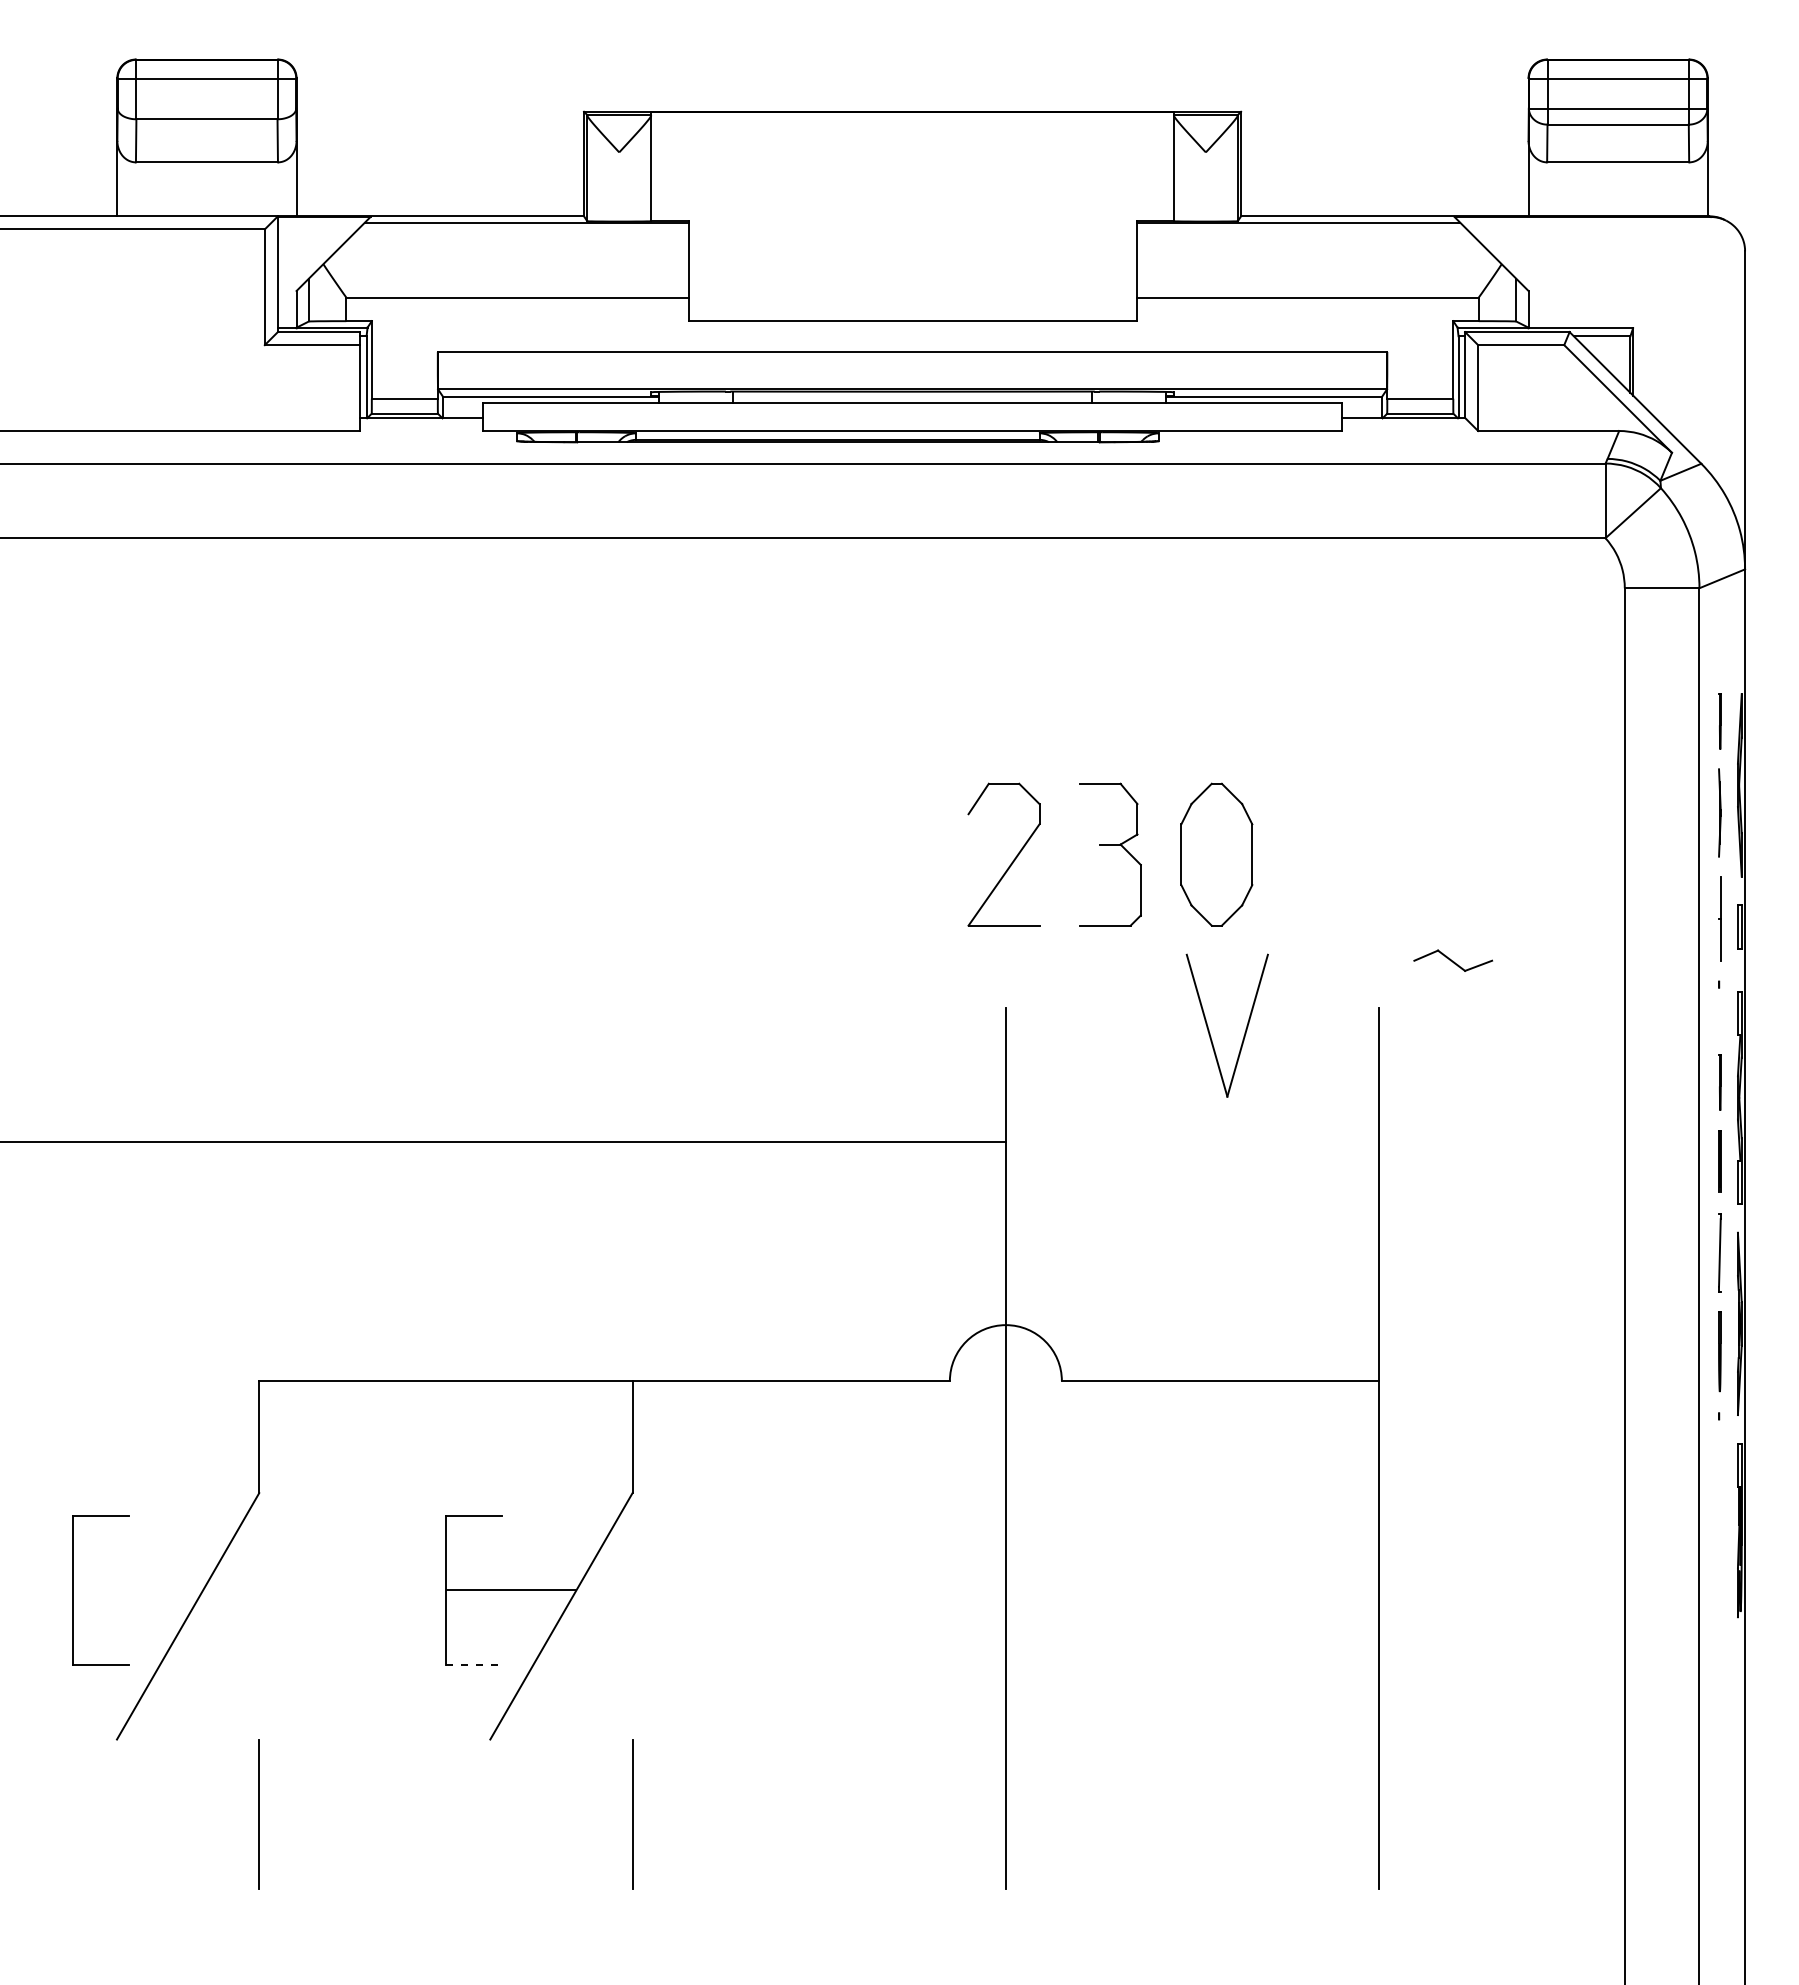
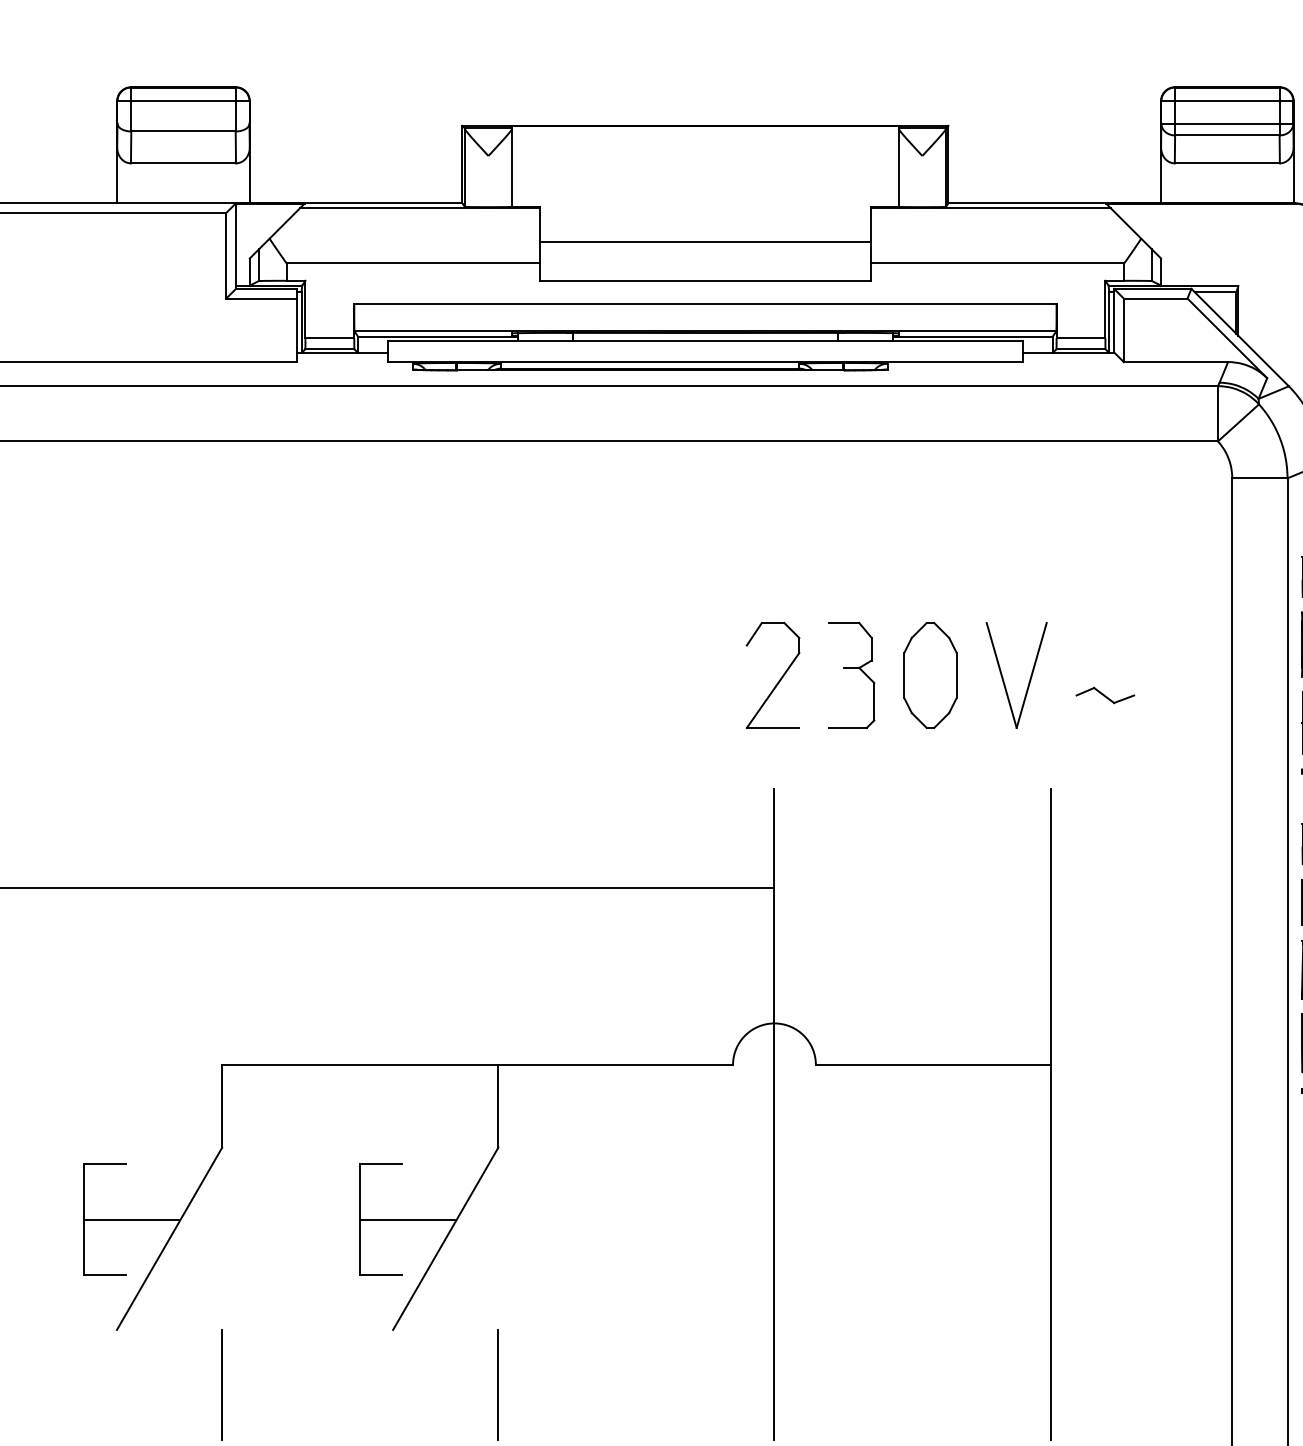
line: (912, 268) -> (705, 241), added
part: (1453, 960) -> (1105, 695), moved
part: (1209, 1029) -> (1003, 678), moved
line: (137, 1590) -> (132, 1219), added
line: (473, 1664) -> (380, 1274), dashed -> solid

